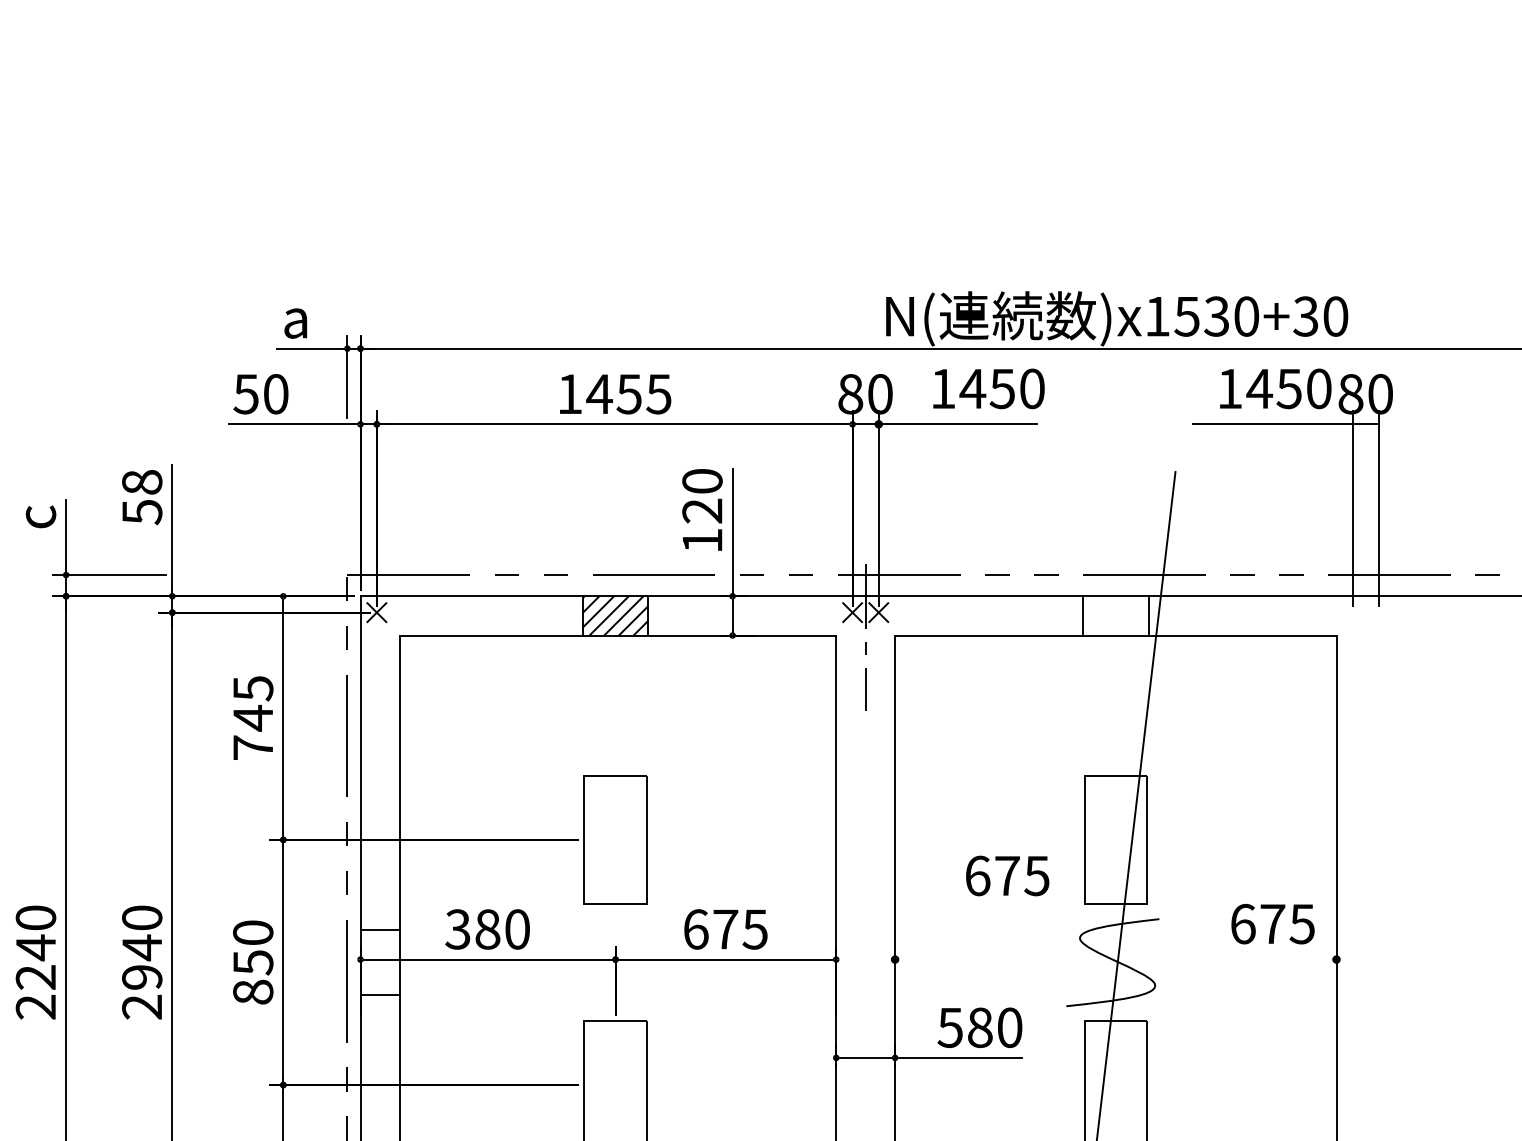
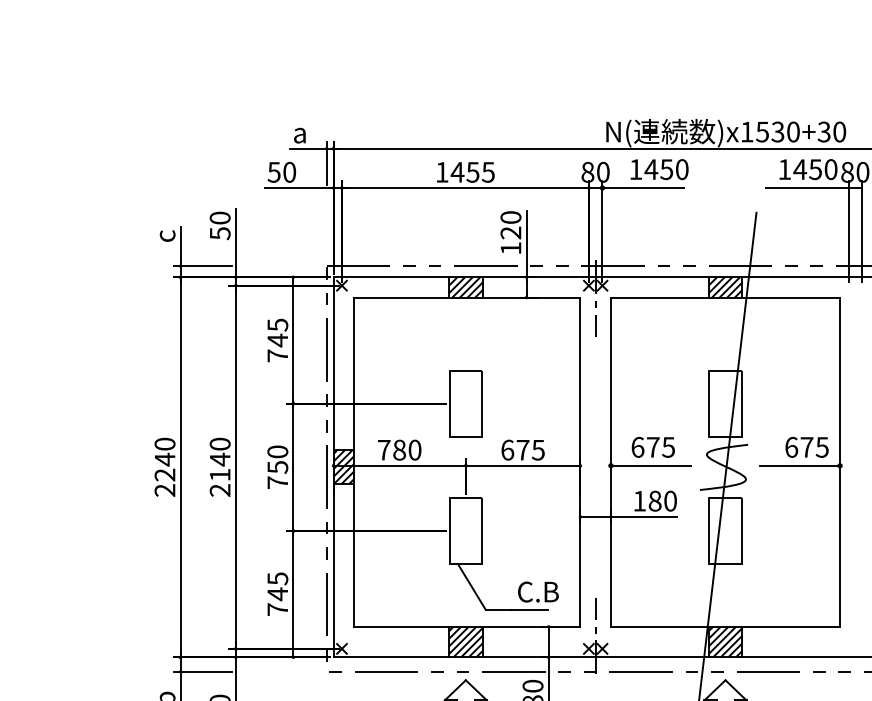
text: (142, 481) -> (220, 217), 58 -> 50
hatch: (1115, 616) -> (725, 287), added
text: (1005, 876) -> (652, 447), moved
text: (456, 928) -> (383, 449), 380 -> 780
line: (971, 958) -> (650, 465), added
line: (1258, 958) -> (799, 465), added
hatch: (379, 962) -> (343, 467), added
text: (140, 976) -> (219, 474), 2940 -> 2140
text: (252, 991) -> (277, 482), 850 -> 750
text: (950, 1028) -> (639, 501), 580 -> 180

